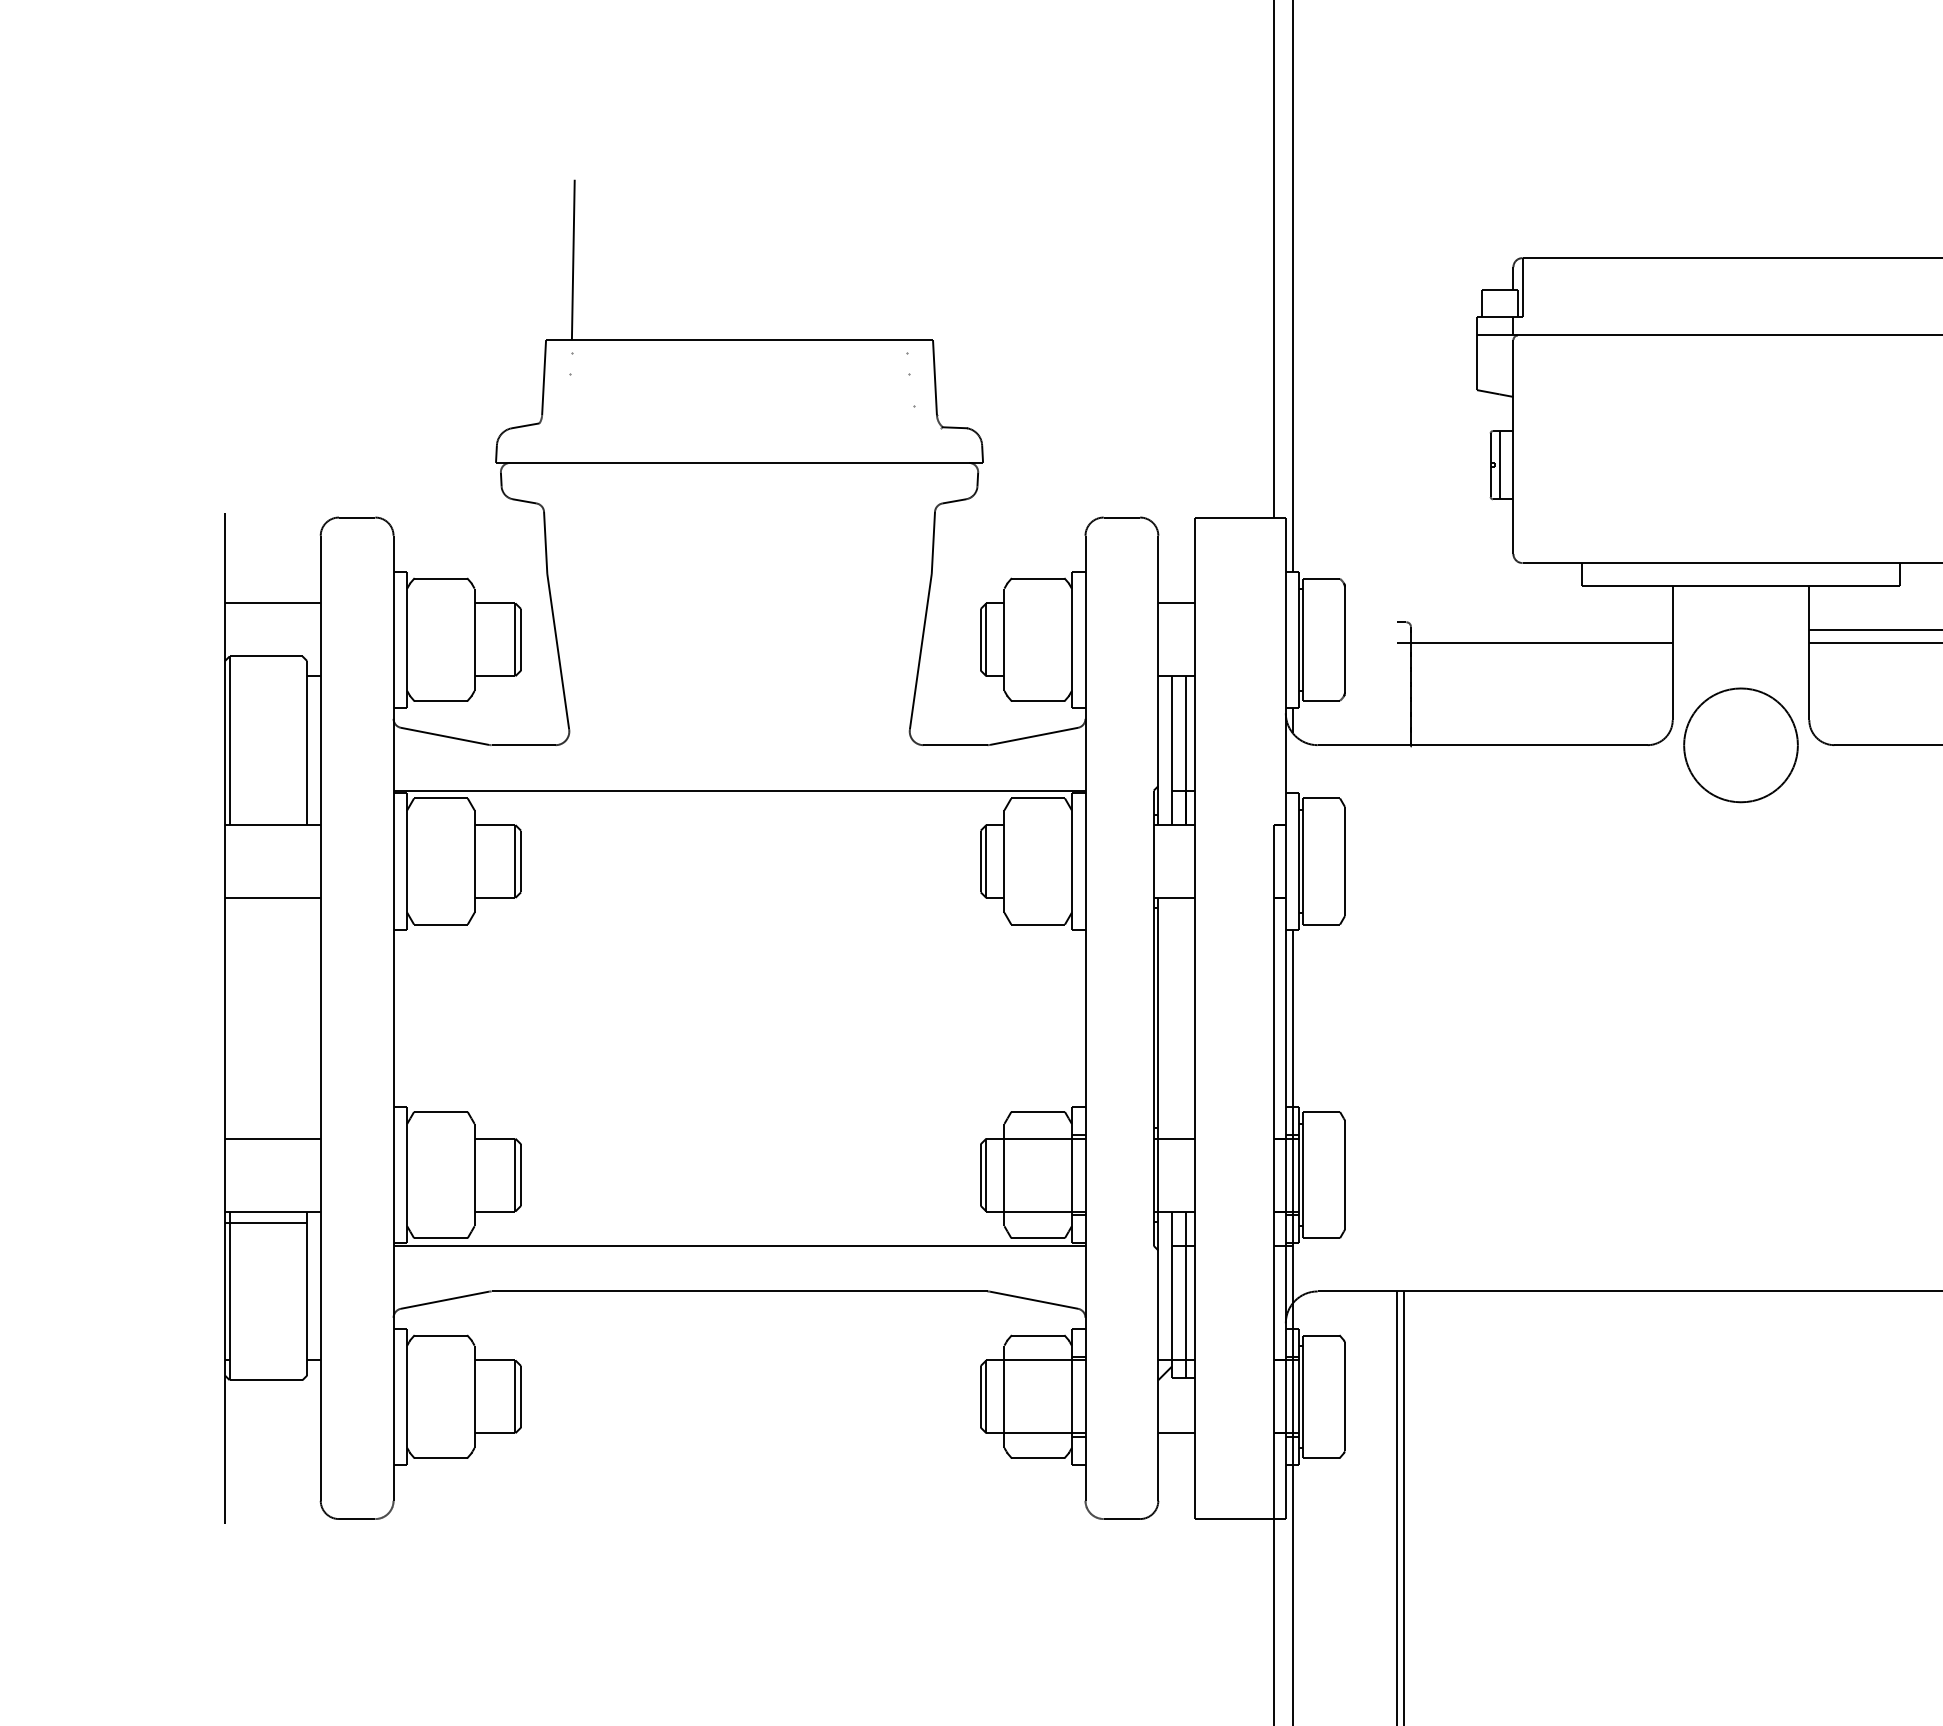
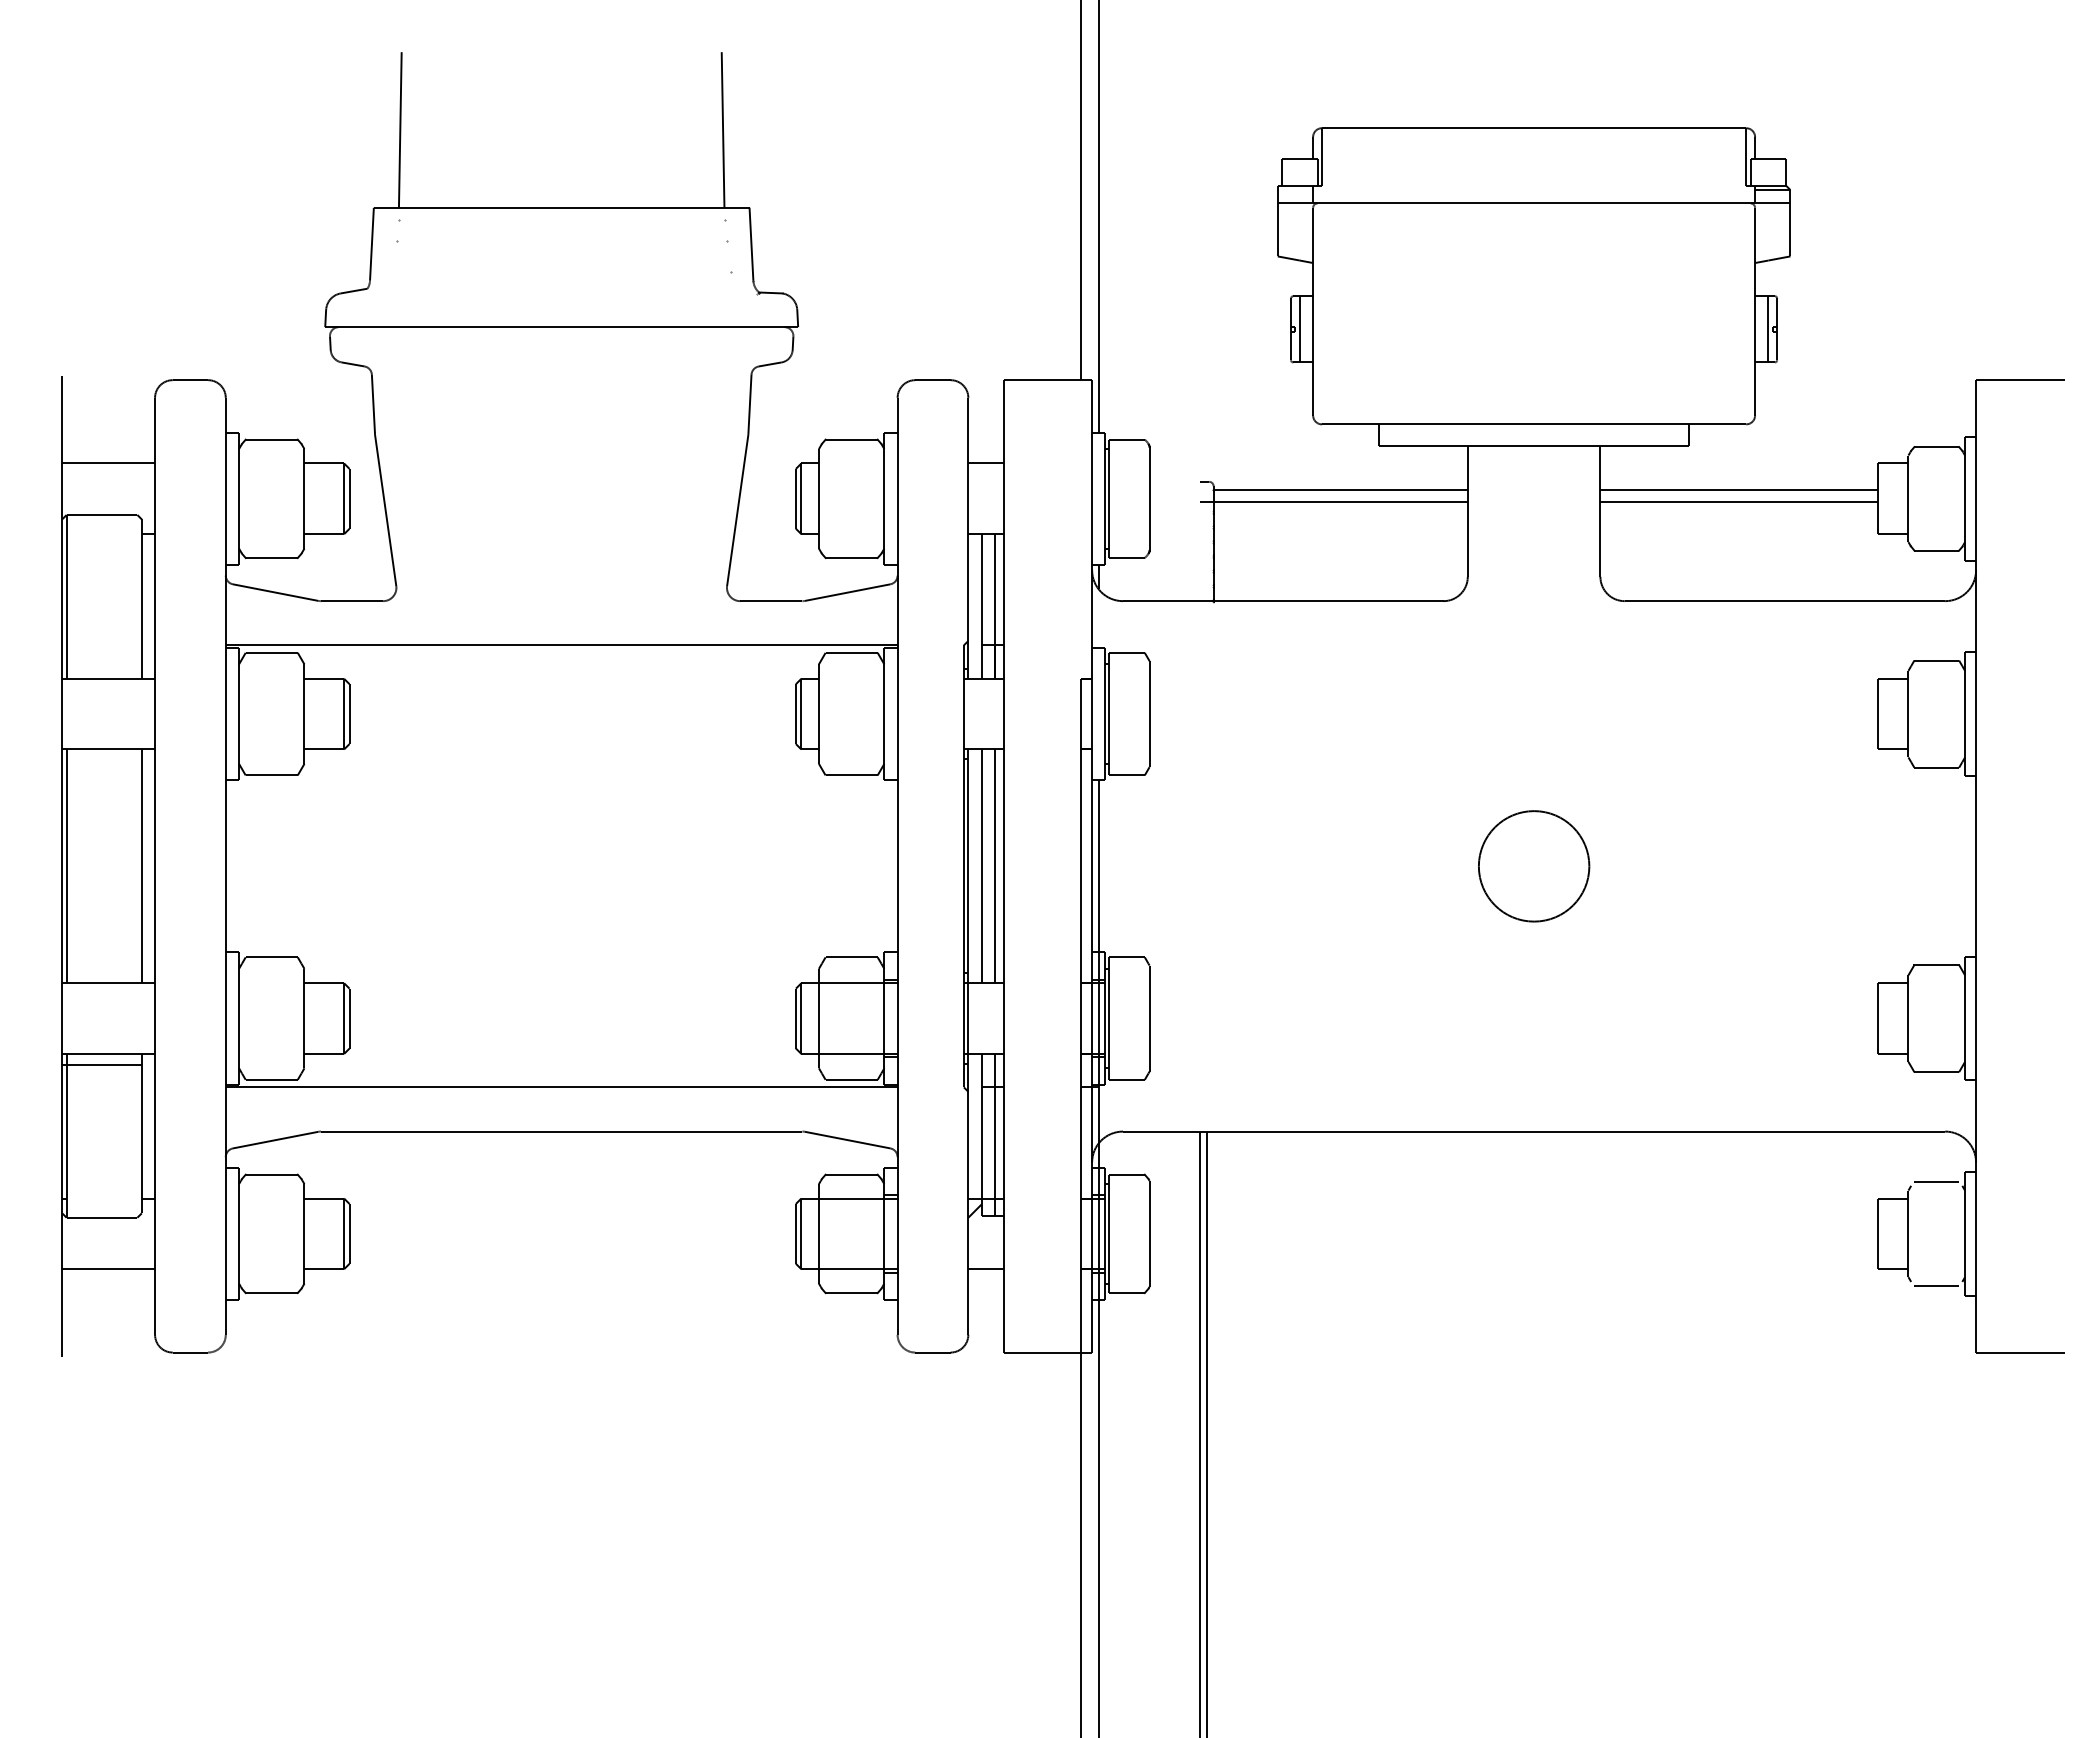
line: (905, 259) -> (722, 129), added
line: (1541, 630) -> (1340, 489), added
circle: (1741, 745) -> (1534, 866), moved
line: (229, 1018) -> (66, 866), added
line: (306, 1018) -> (141, 866), added
line: (1171, 1018) -> (981, 866), added
line: (1185, 1018) -> (994, 866), added
line: (272, 1433) -> (108, 1269), added

